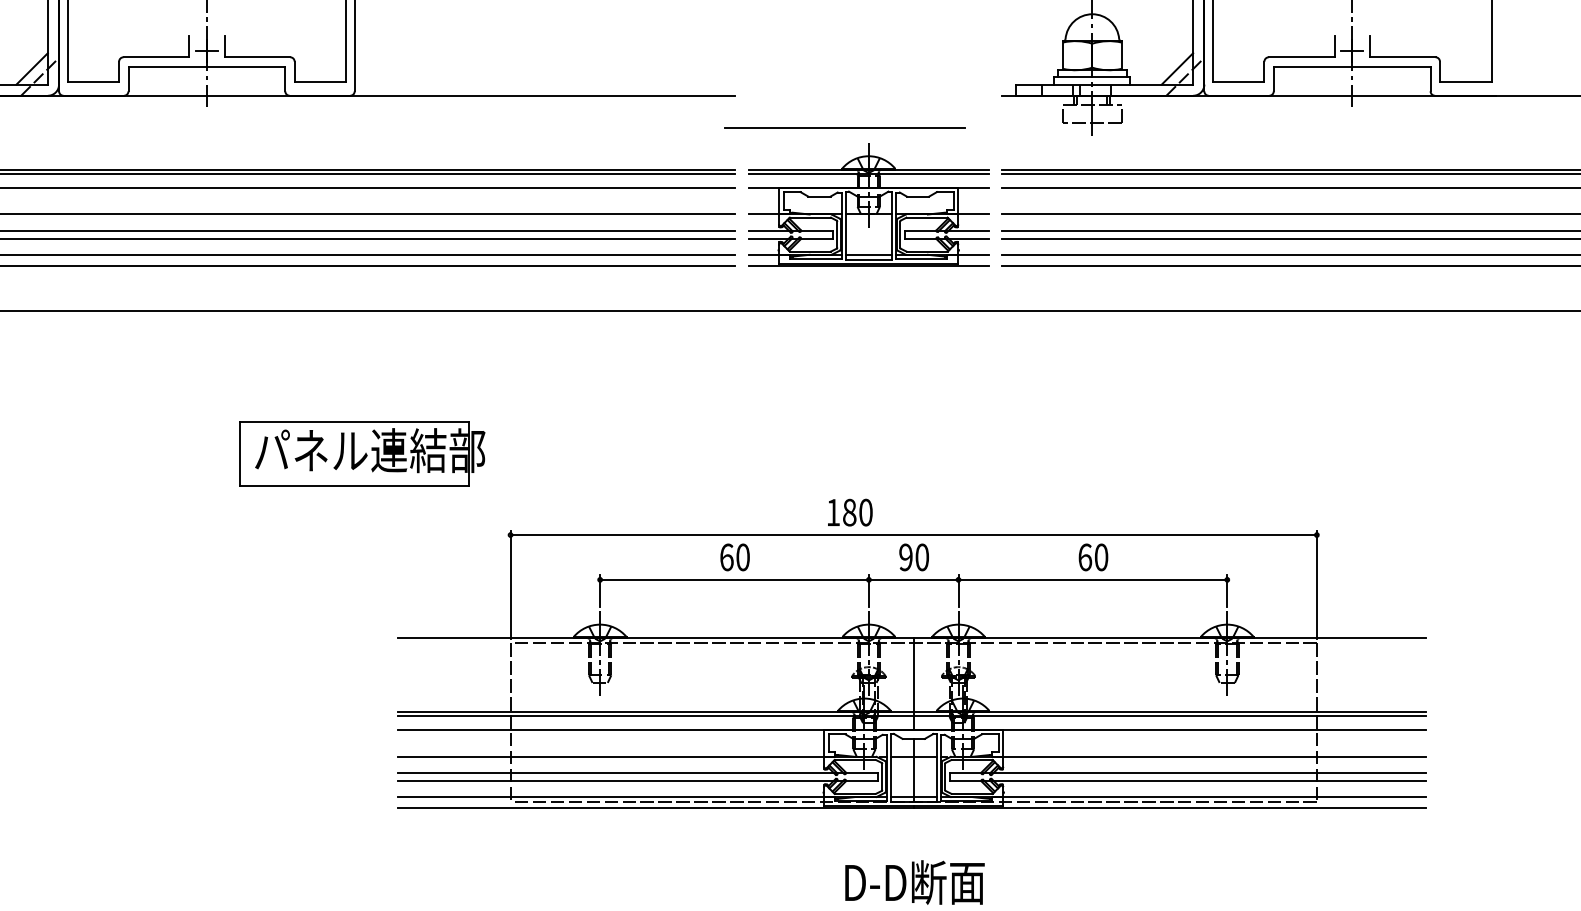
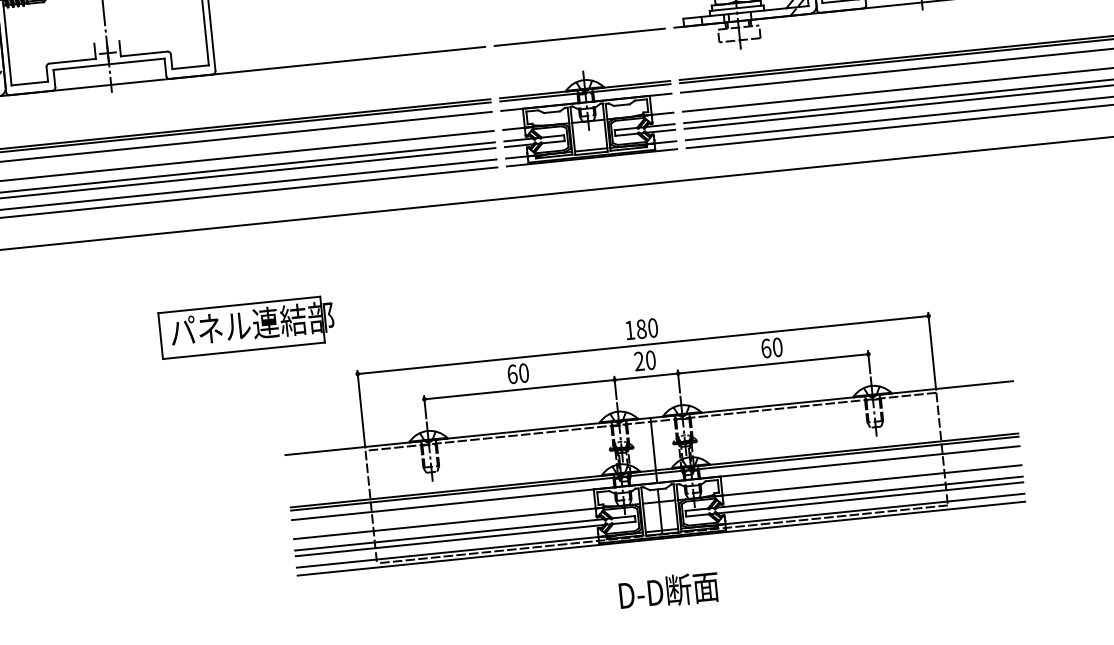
line: (844, 127) -> (579, 37), moved
text: (850, 512) -> (642, 329), moved
text: (905, 557) -> (638, 361), 90 -> 20

